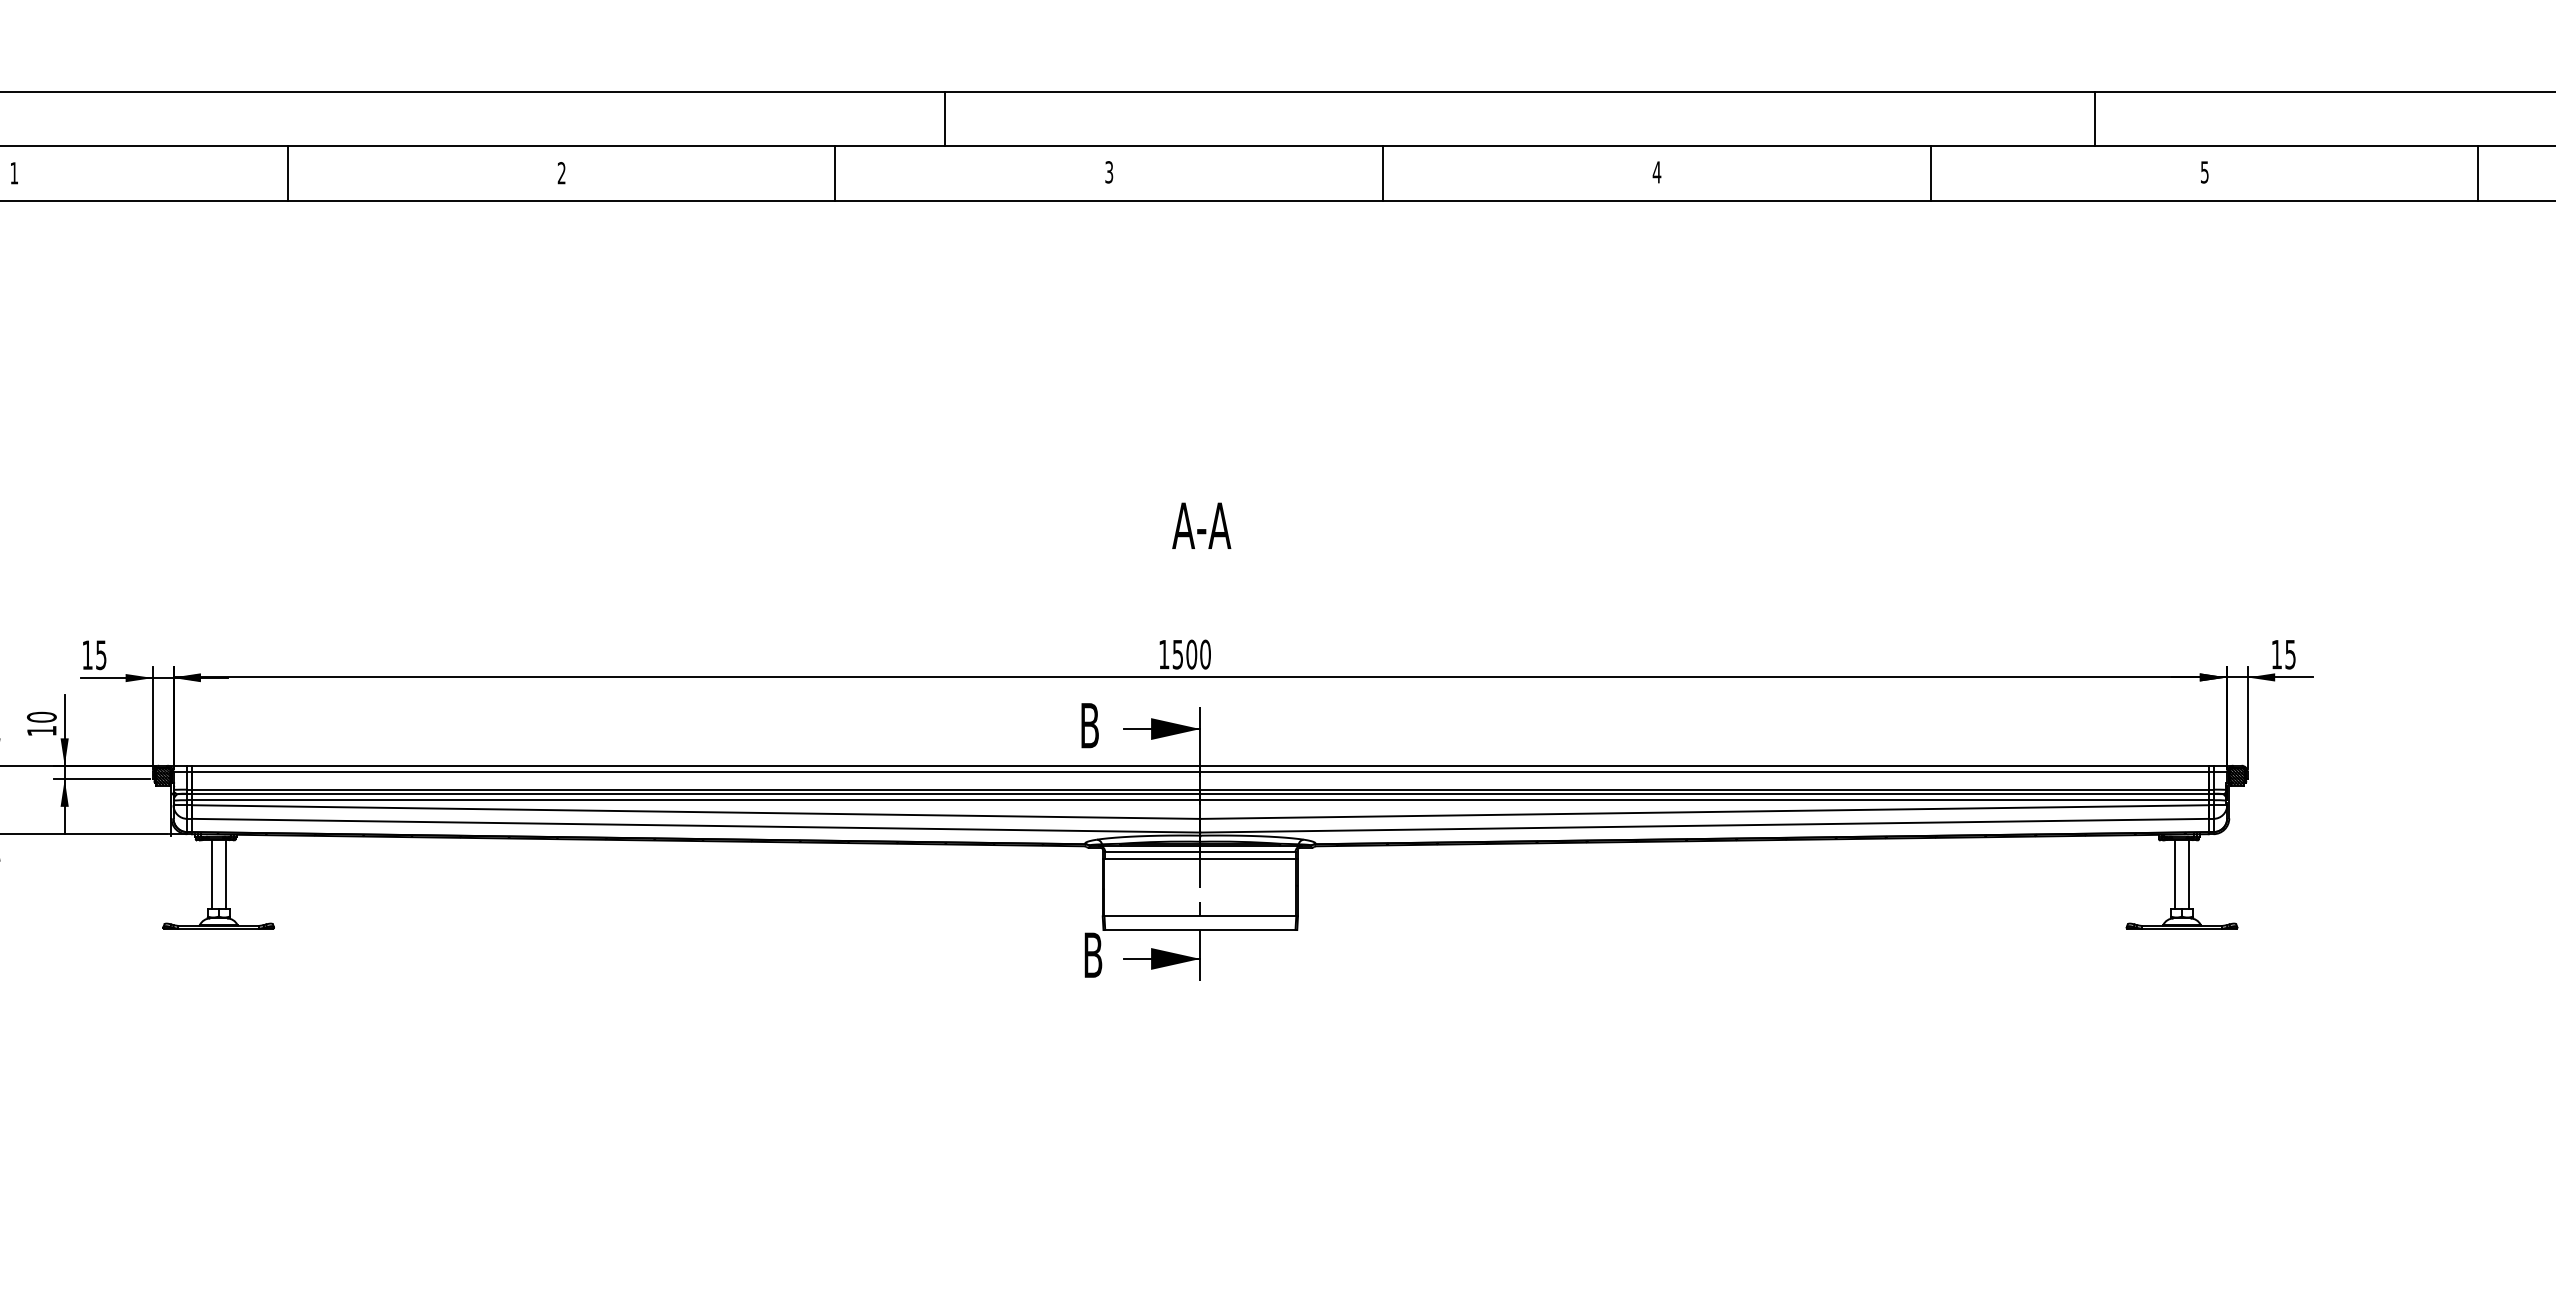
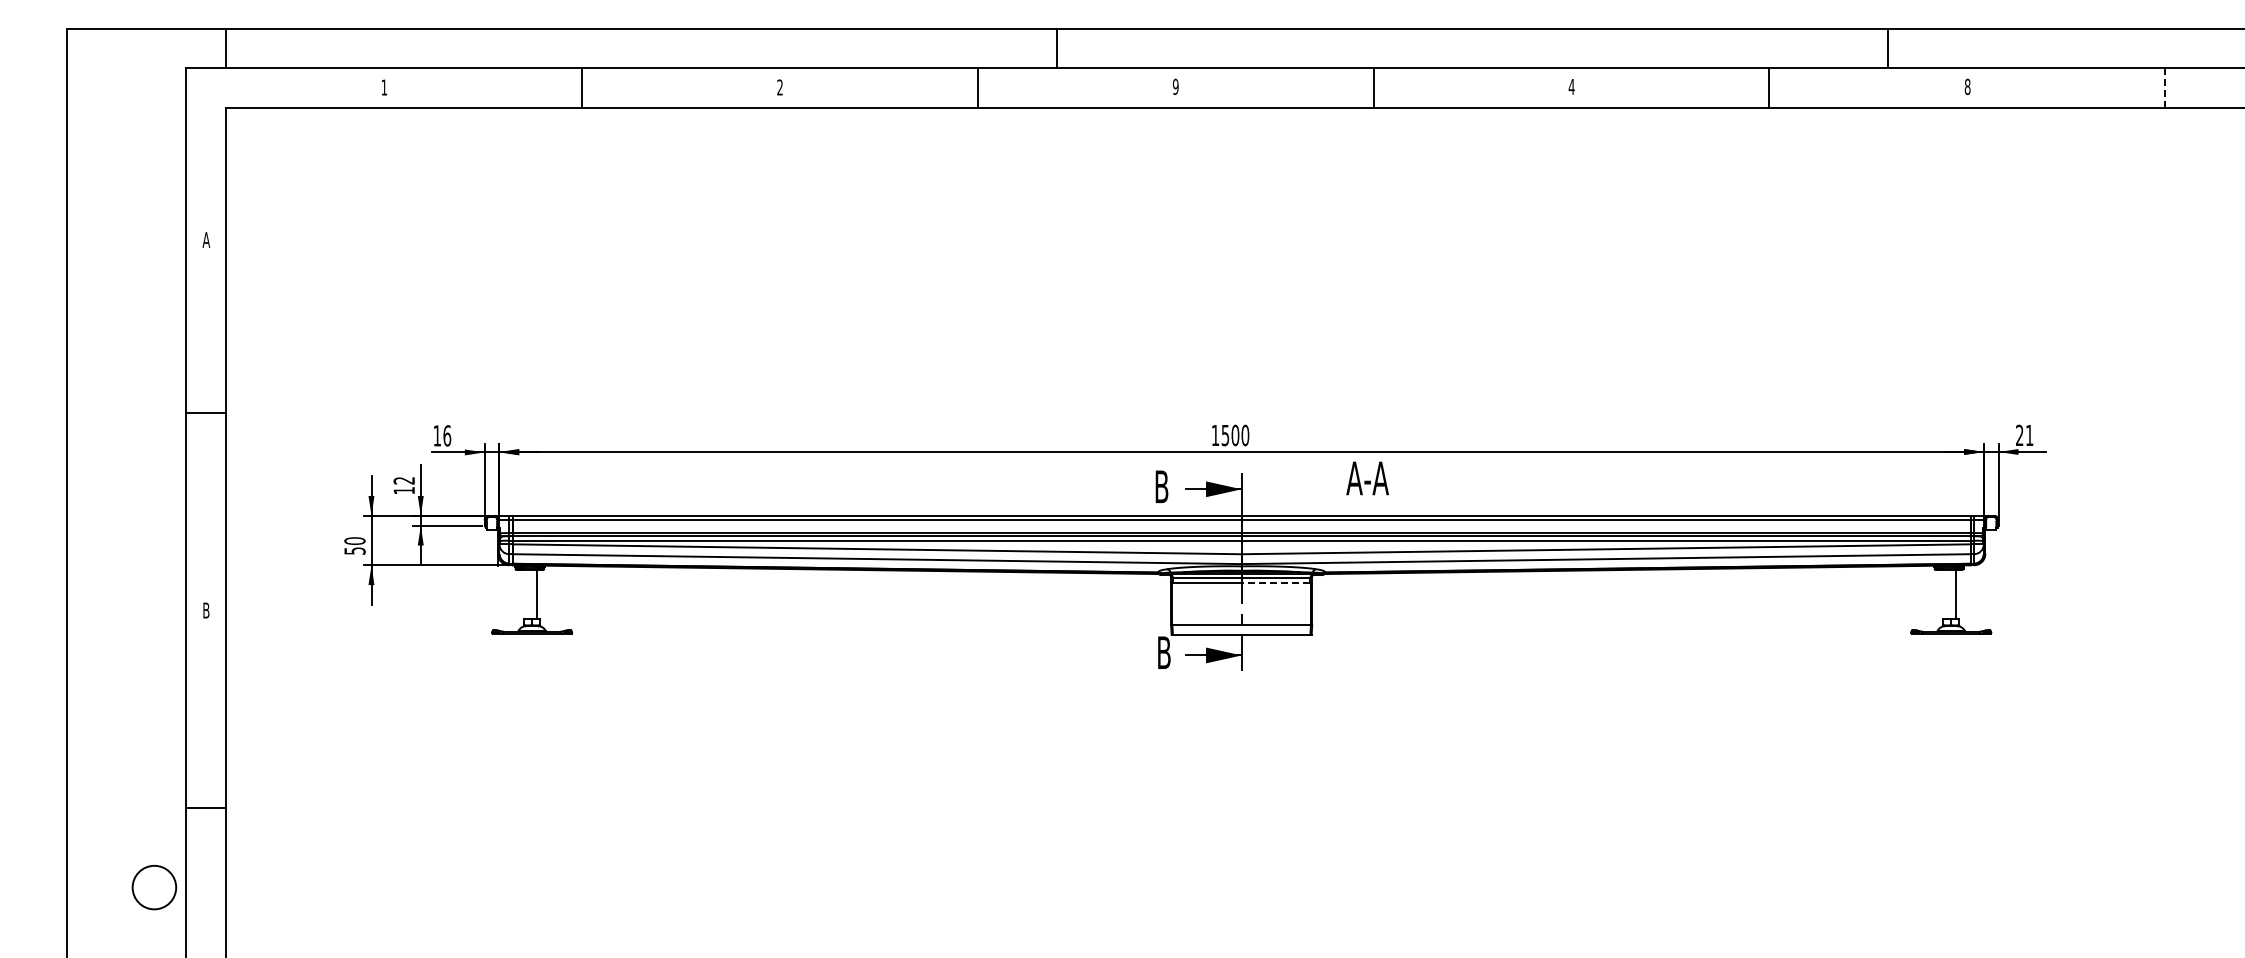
text: (1108, 171) -> (1175, 86), 3 -> 9
text: (2204, 171) -> (1967, 86), 5 -> 8
line: (2478, 173) -> (2165, 87), solid -> dashed
text: (1201, 525) -> (1367, 478), moved
text: (101, 654) -> (447, 435), 15 -> 16
text: (2283, 654) -> (2024, 435), 15 -> 21
text: (42, 716) -> (404, 480), 10 -> 12
hatch: (162, 776) -> (491, 523), removed
hatch: (2237, 776) -> (1991, 523), removed
line: (1247, 859) -> (1275, 583), solid -> dashed
line: (212, 874) -> (527, 594), removed
line: (2175, 874) -> (1946, 594), removed

